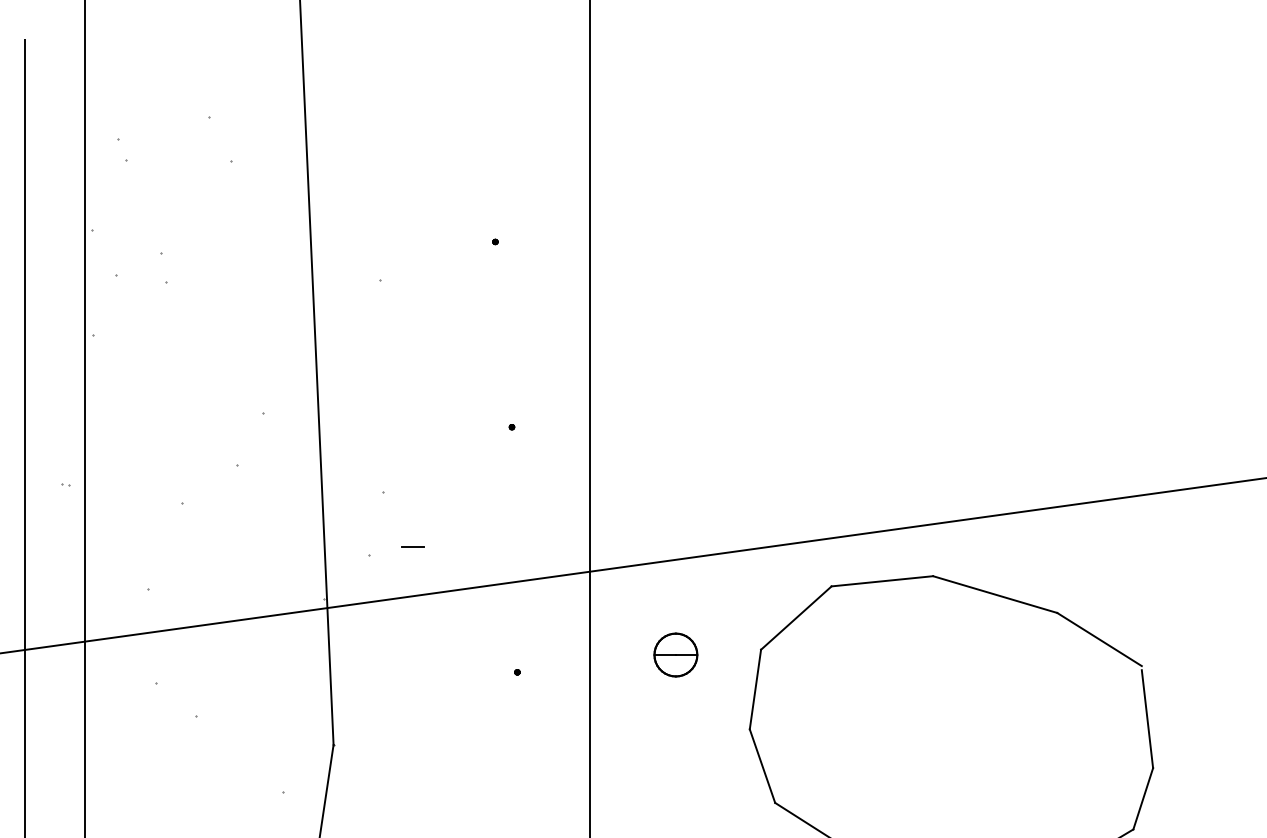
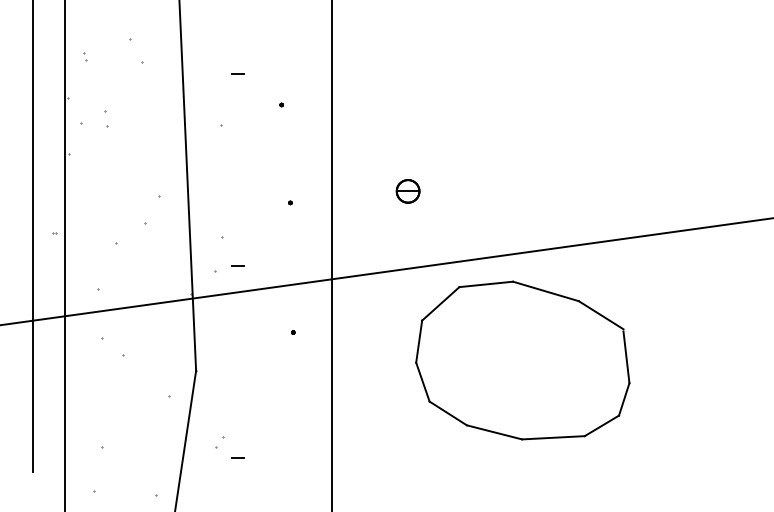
part: (124, 150) -> (85, 56), size x0.62
line: (411, 182) -> (237, 73), added
part: (674, 655) -> (407, 191), moved

